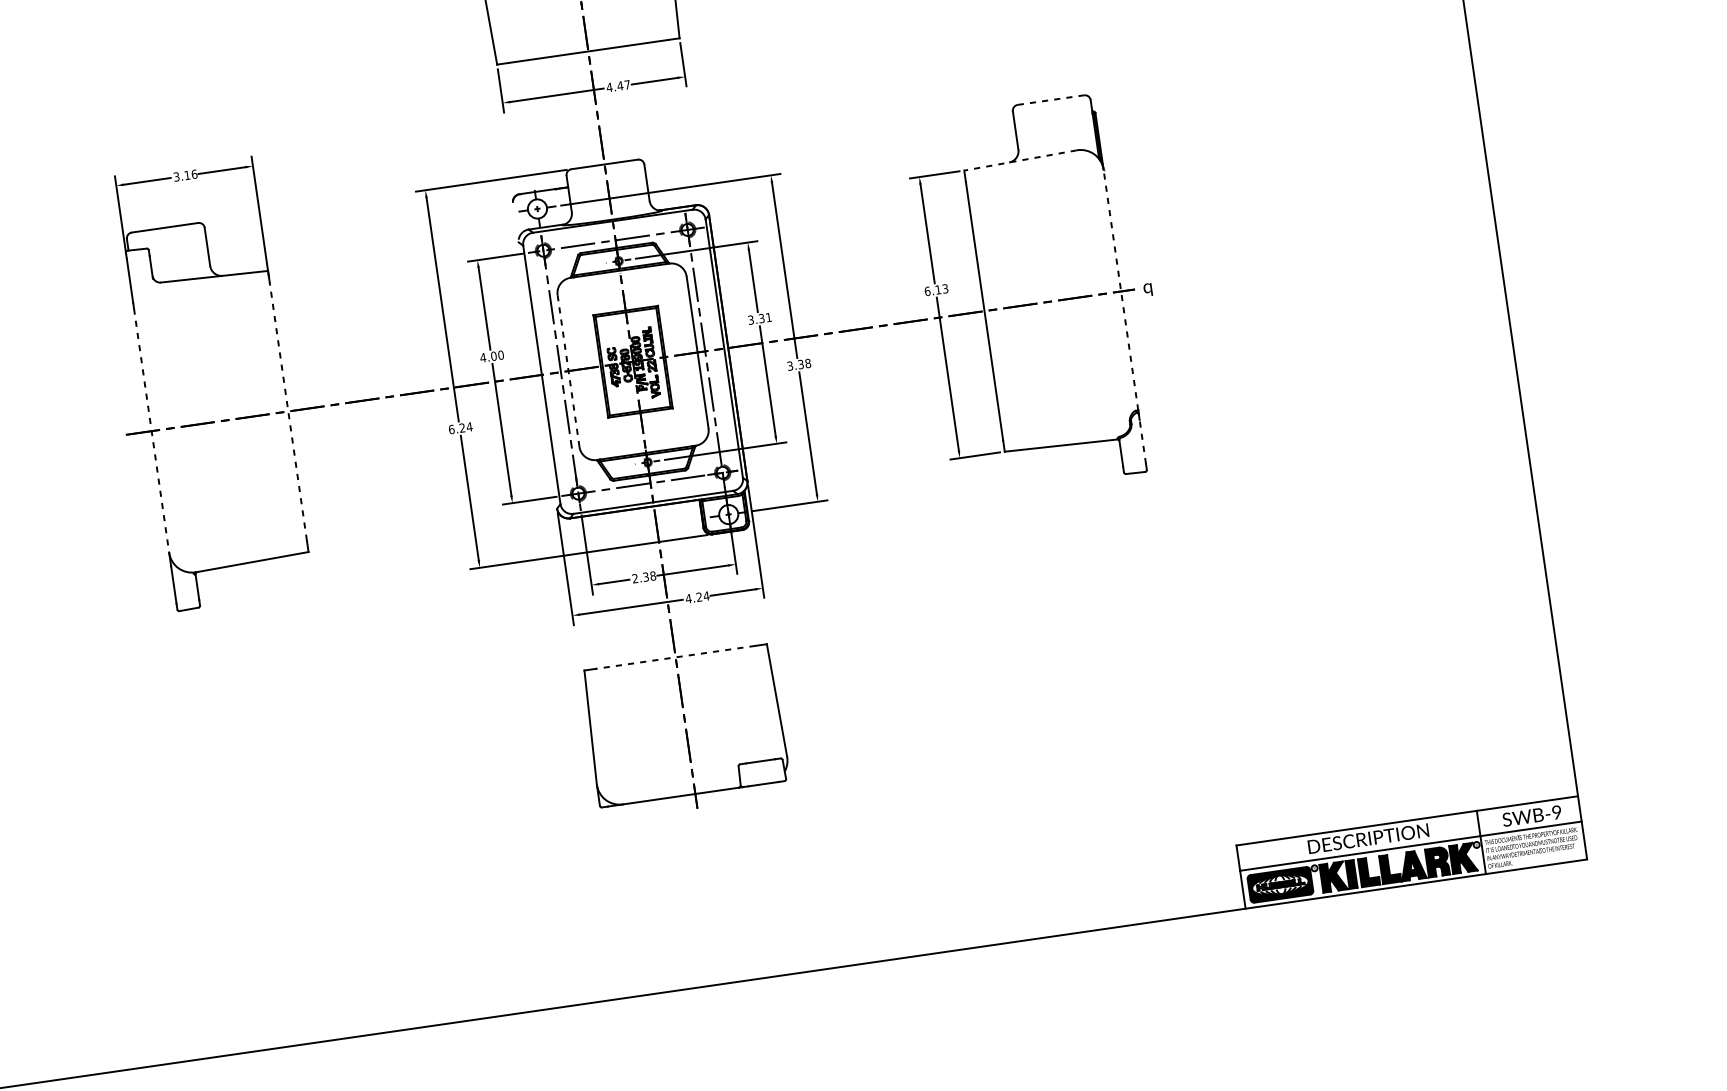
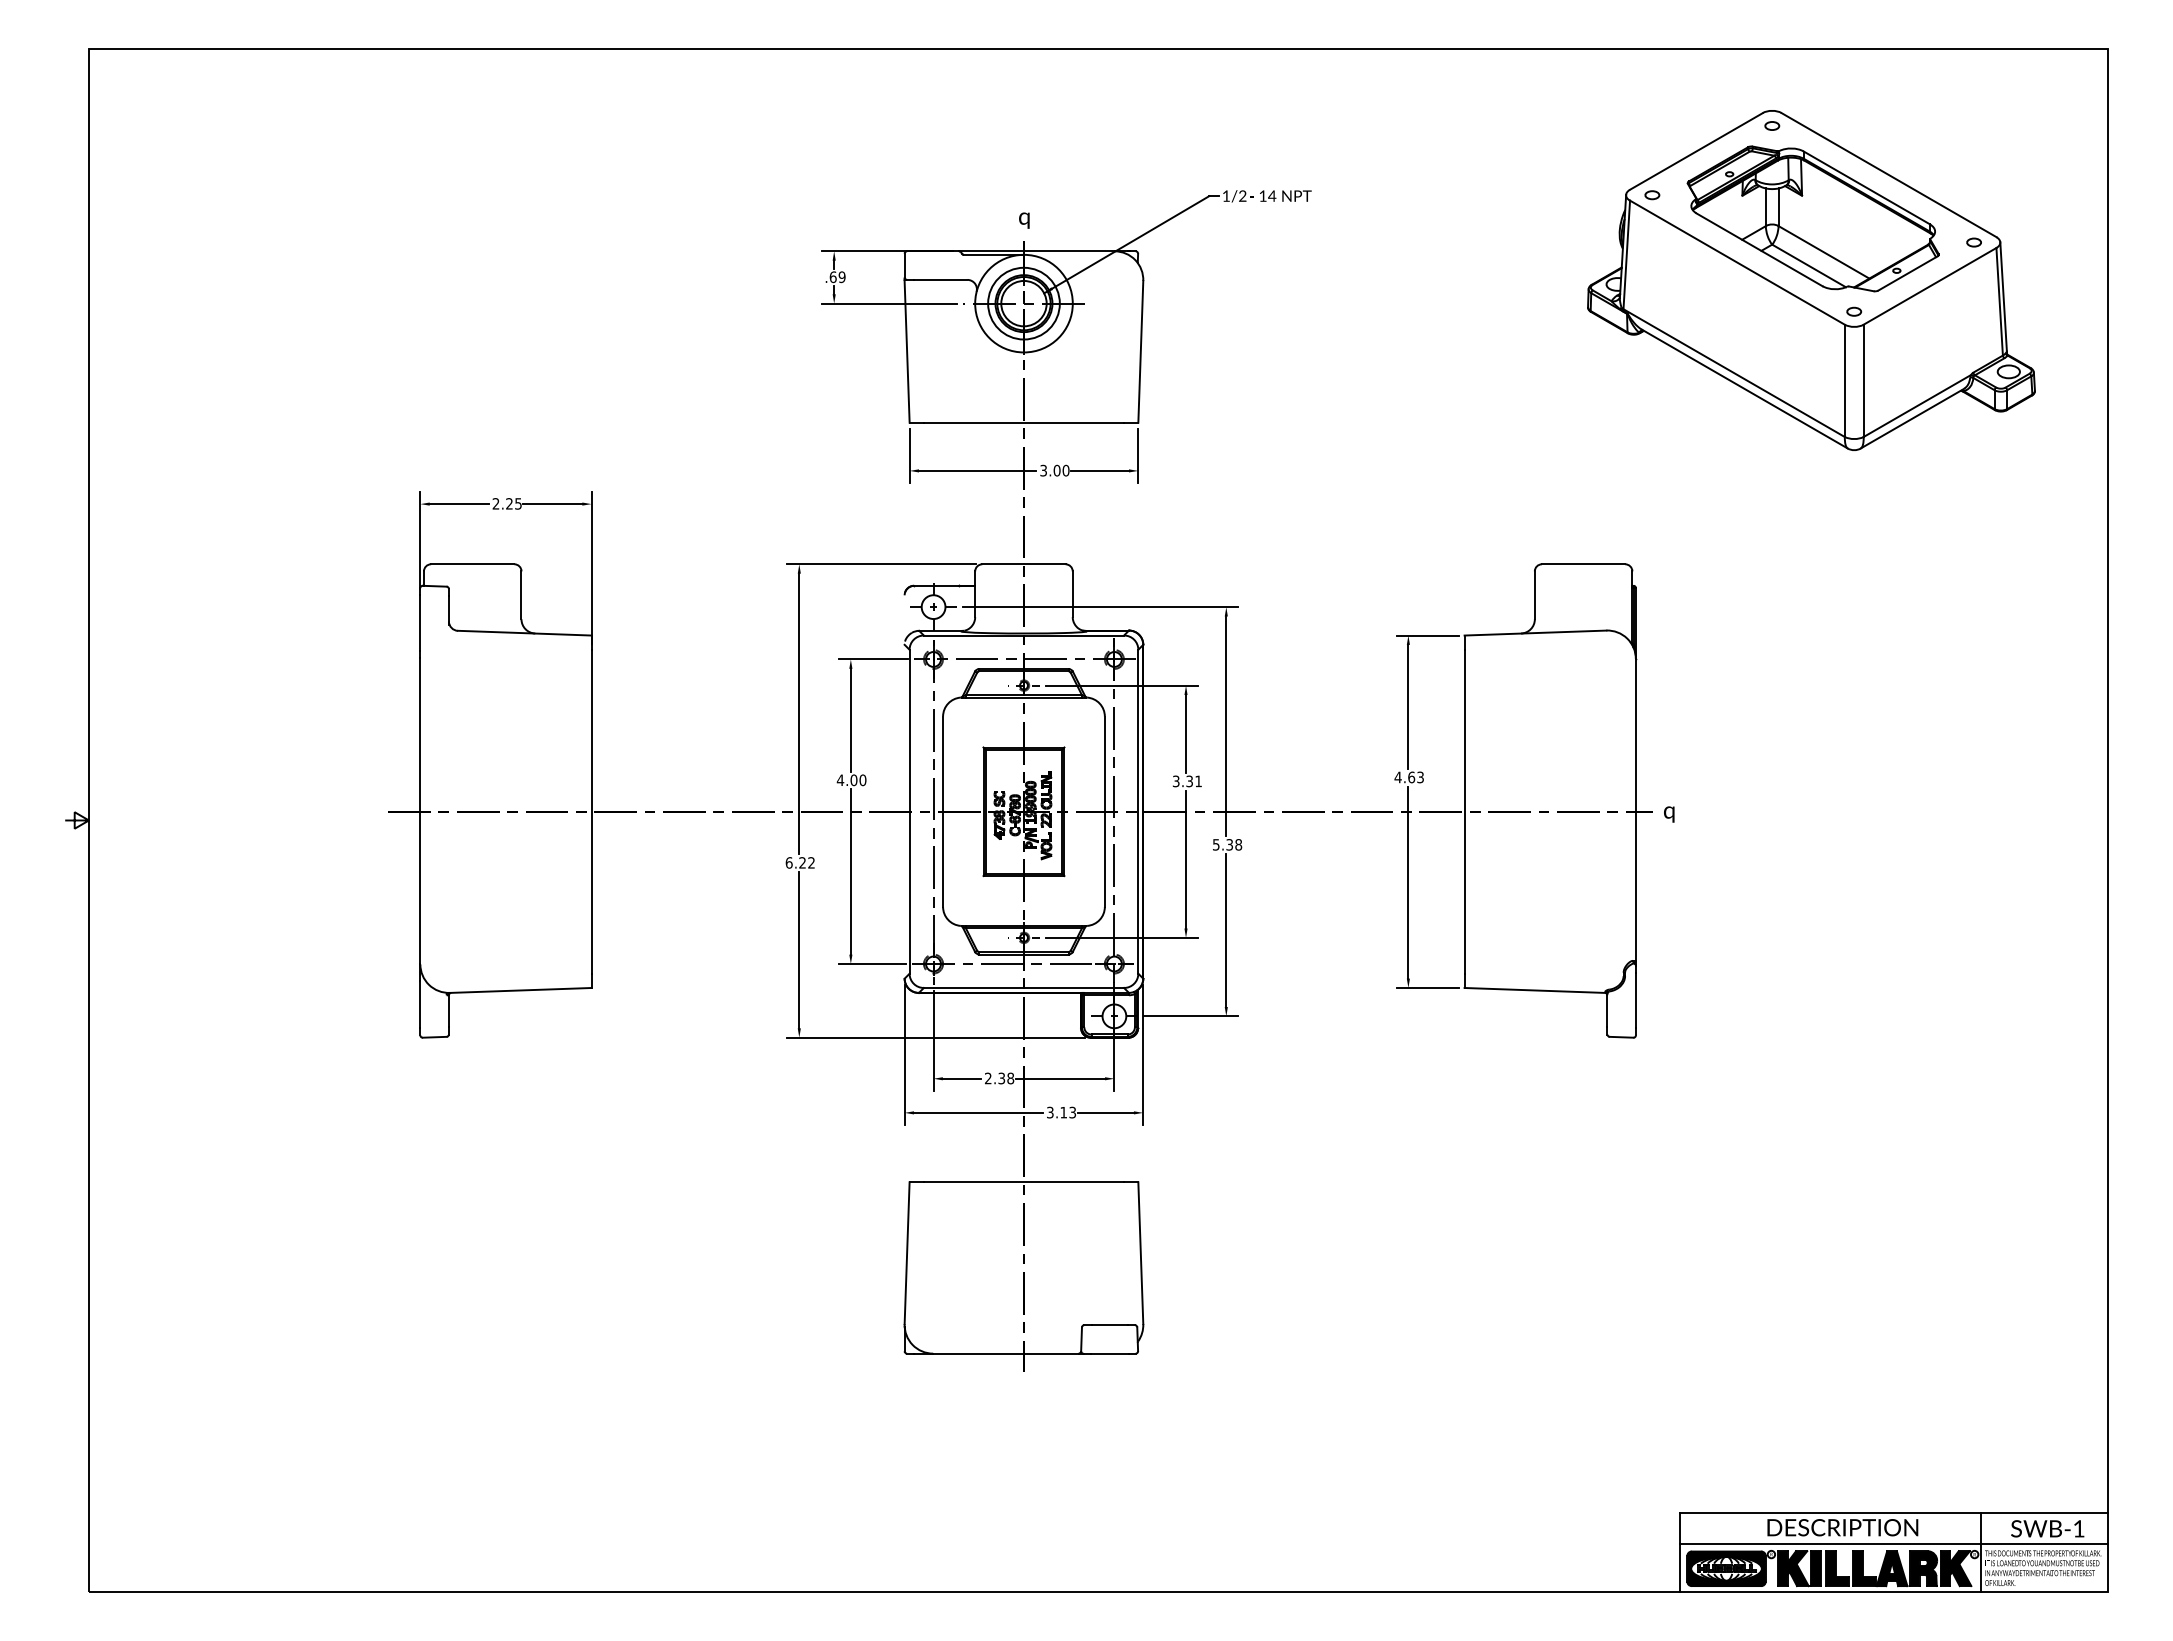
text: (618, 86) -> (1054, 470), 4.47 -> 3.00
line: (1050, 100) -> (1583, 564), dashed -> solid
line: (1020, 160) -> (1535, 633), dashed -> solid
text: (185, 175) -> (507, 503), 3.16 -> 2.25
line: (1120, 289) -> (1635, 809), dashed -> solid
text: (932, 290) -> (1404, 777), 6.13 -> 4.63
text: (790, 365) -> (1216, 844), 3.38 -> 5.38
line: (568, 371) -> (943, 812), dashed -> solid
line: (288, 411) -> (591, 811), dashed -> solid
text: (469, 426) -> (811, 862), 6.24 -> 6.22
line: (151, 430) -> (420, 811), dashed -> solid
line: (1142, 442) -> (1635, 1000), dashed -> solid
text: (697, 597) -> (1061, 1112), 4.24 -> 3.13
line: (675, 657) -> (1023, 1182), dashed -> solid
text: (1556, 812) -> (2078, 1528), SWB-9 -> SWB-1

